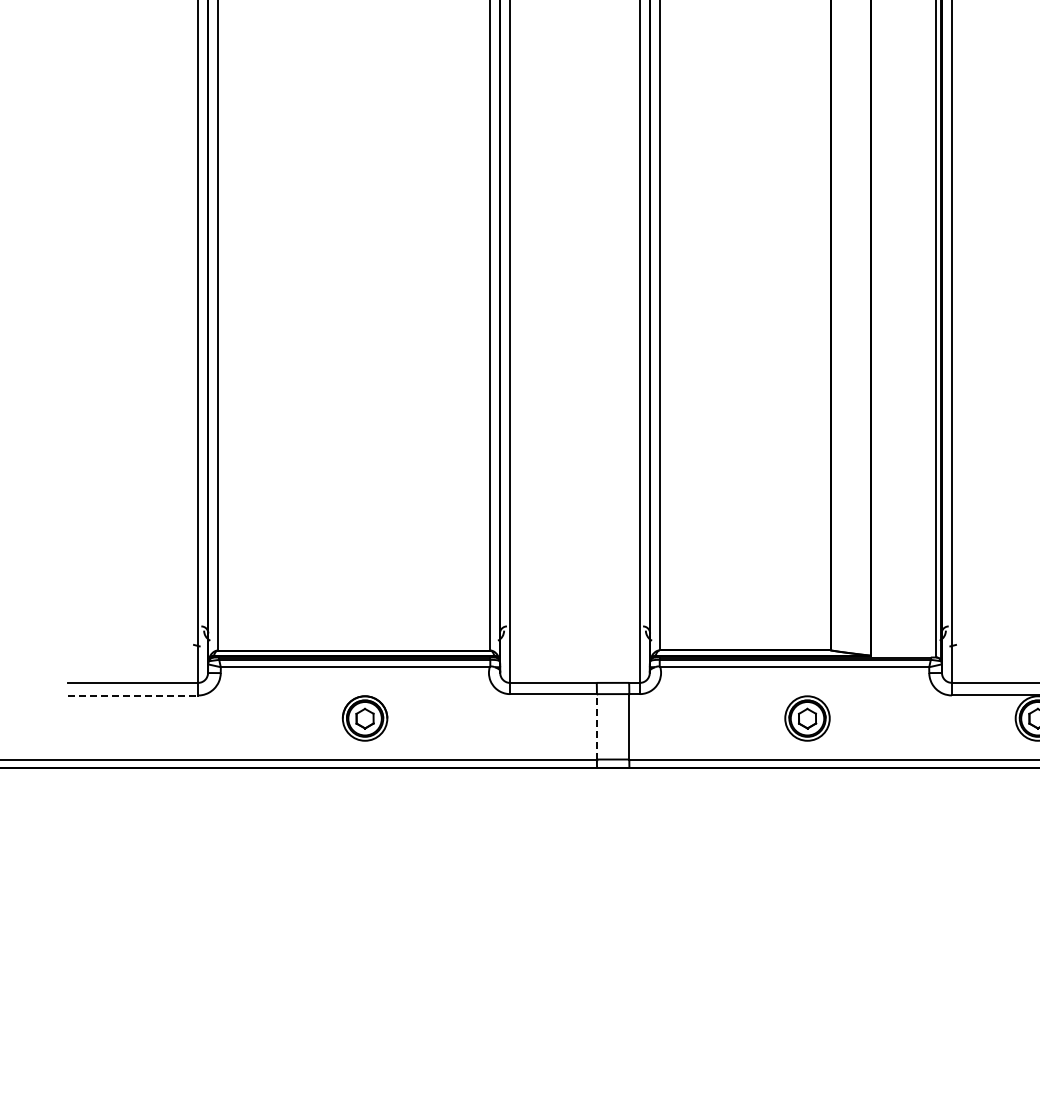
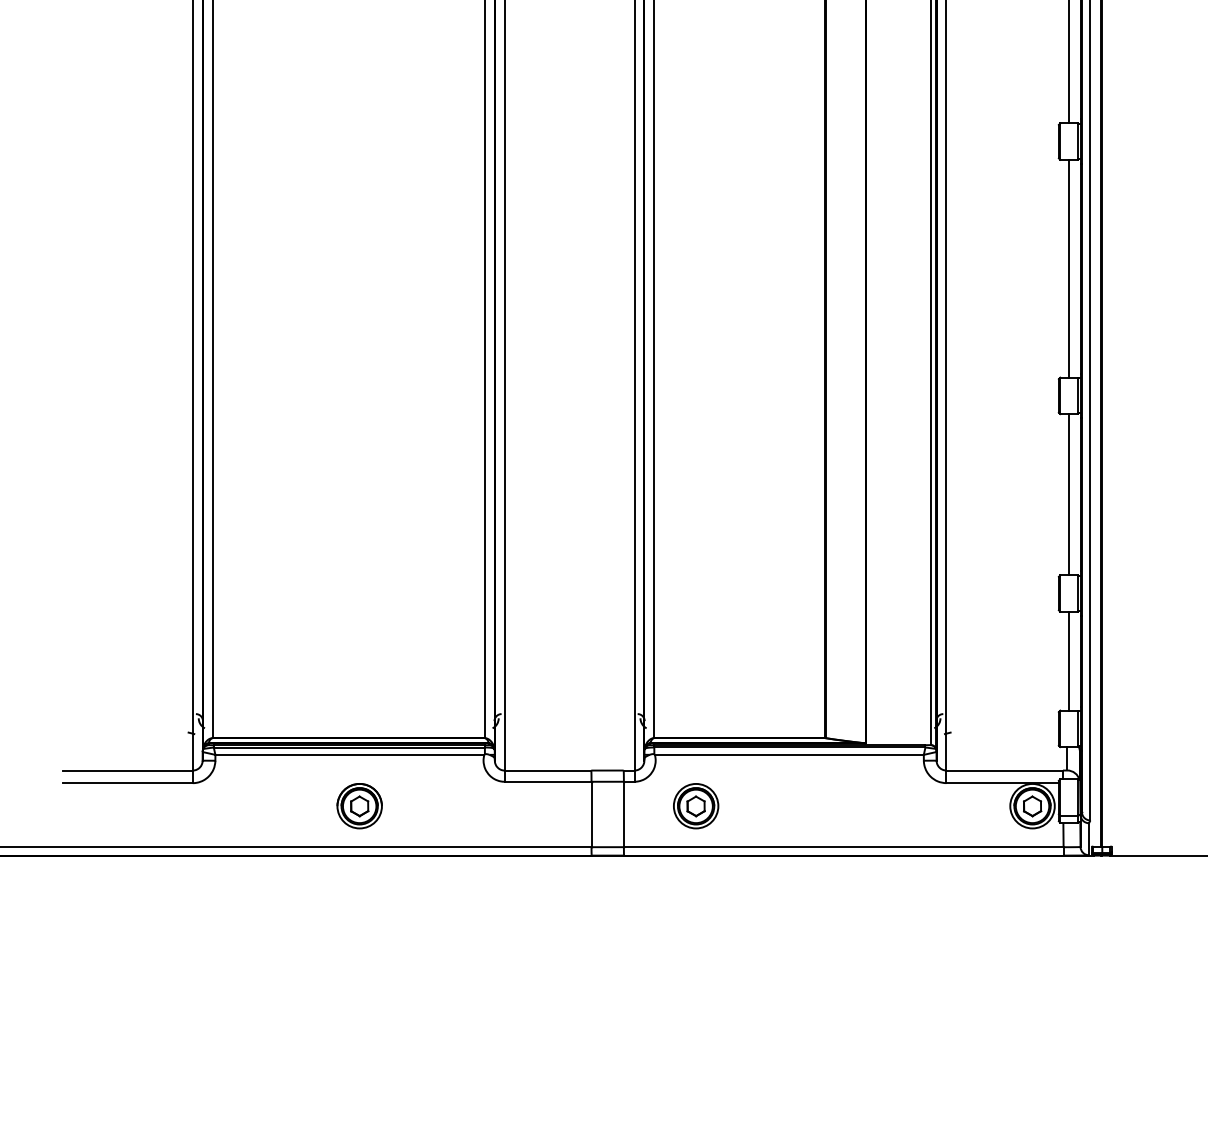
line: (132, 695) -> (127, 783), dashed -> solid
part: (807, 718) -> (696, 806), moved
line: (596, 726) -> (591, 814), dashed -> solid

